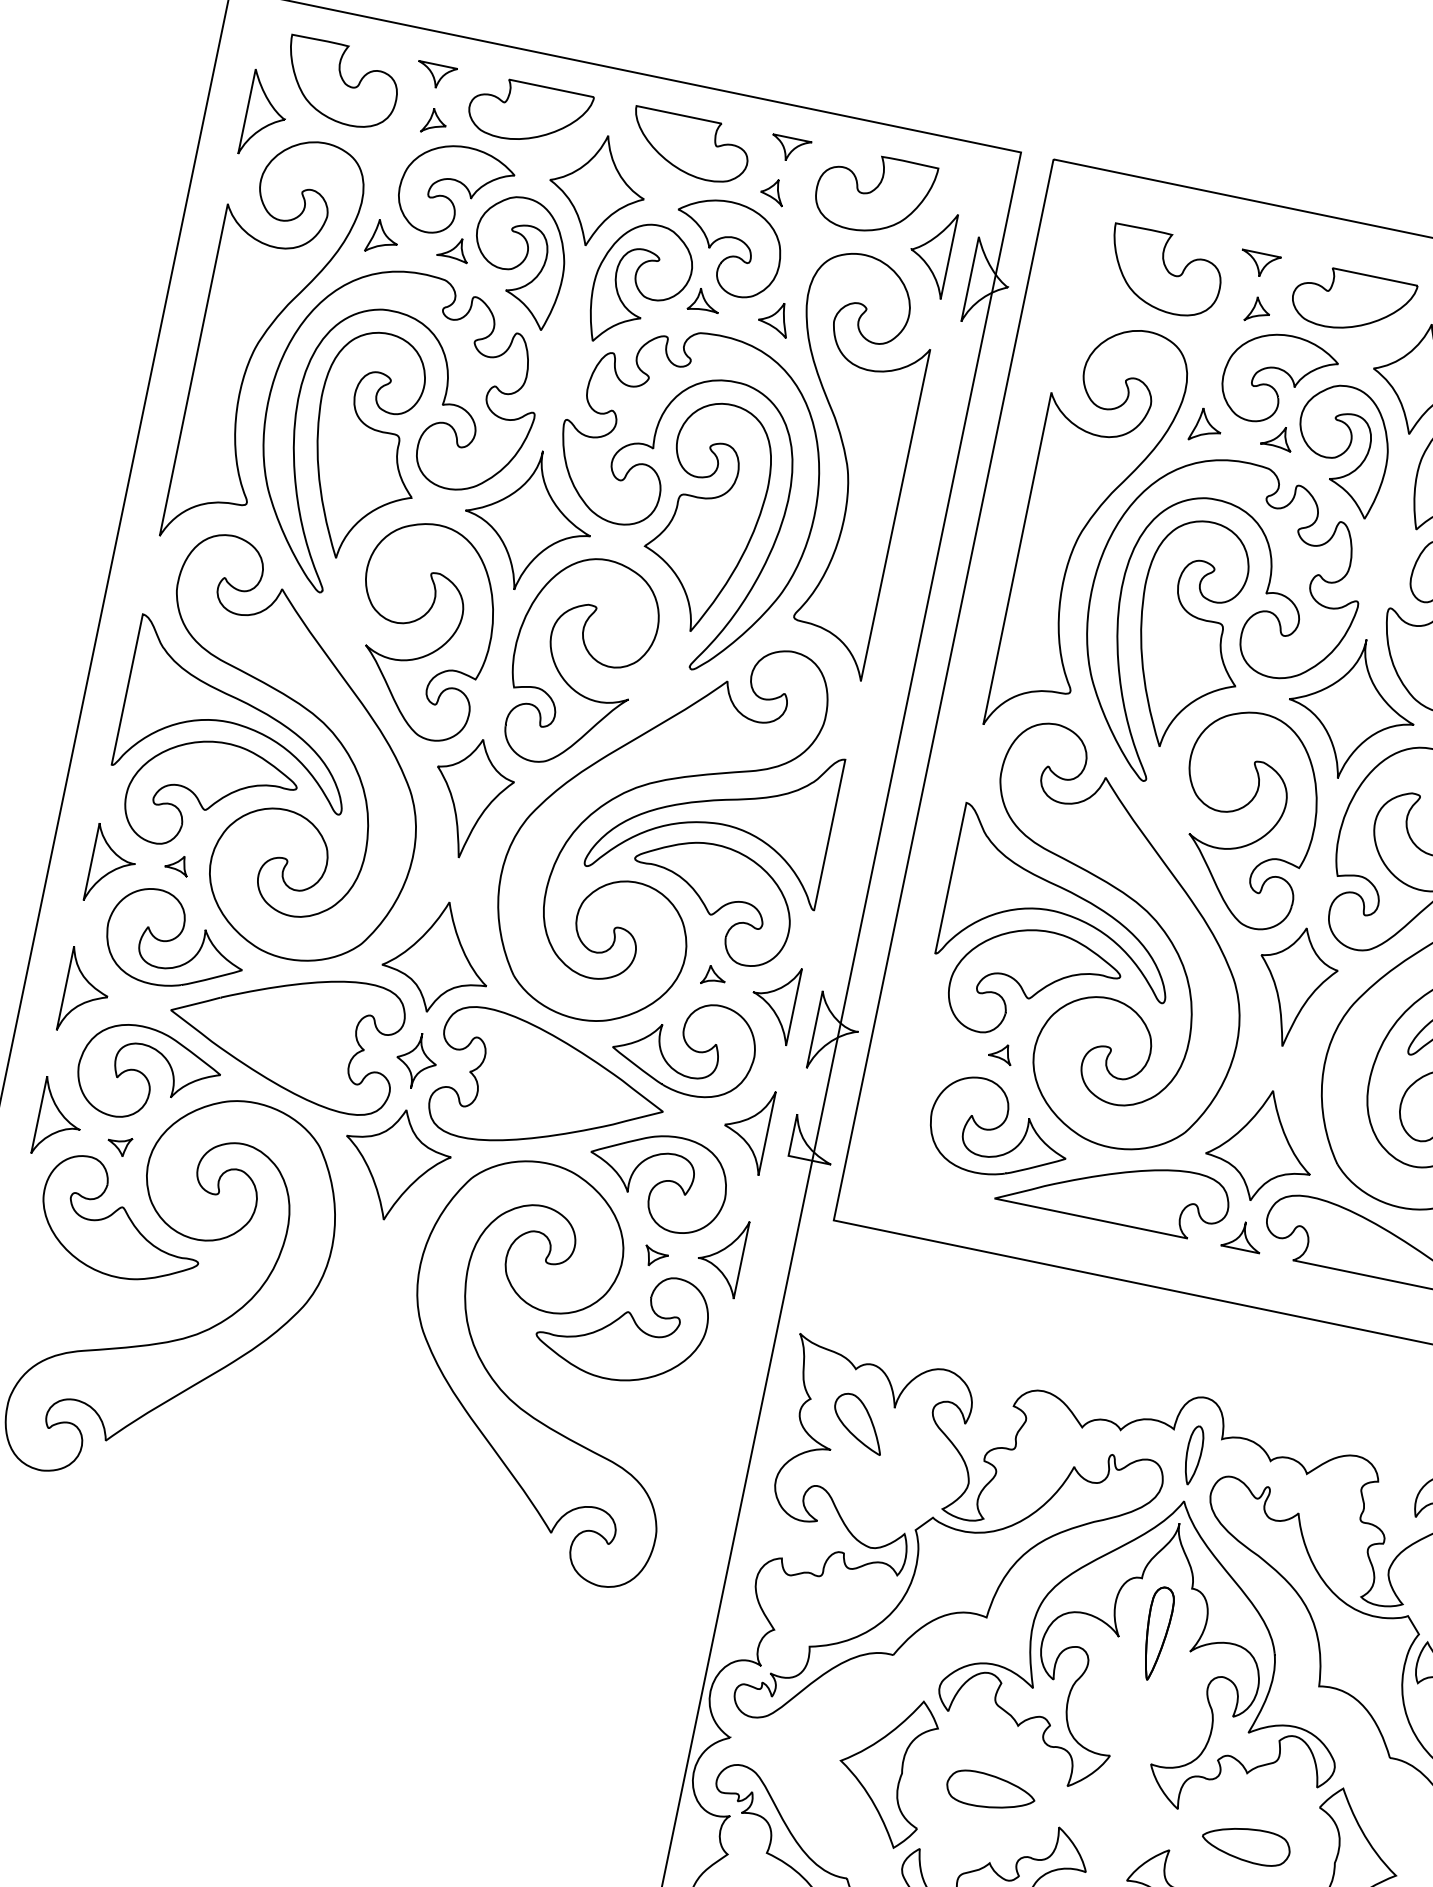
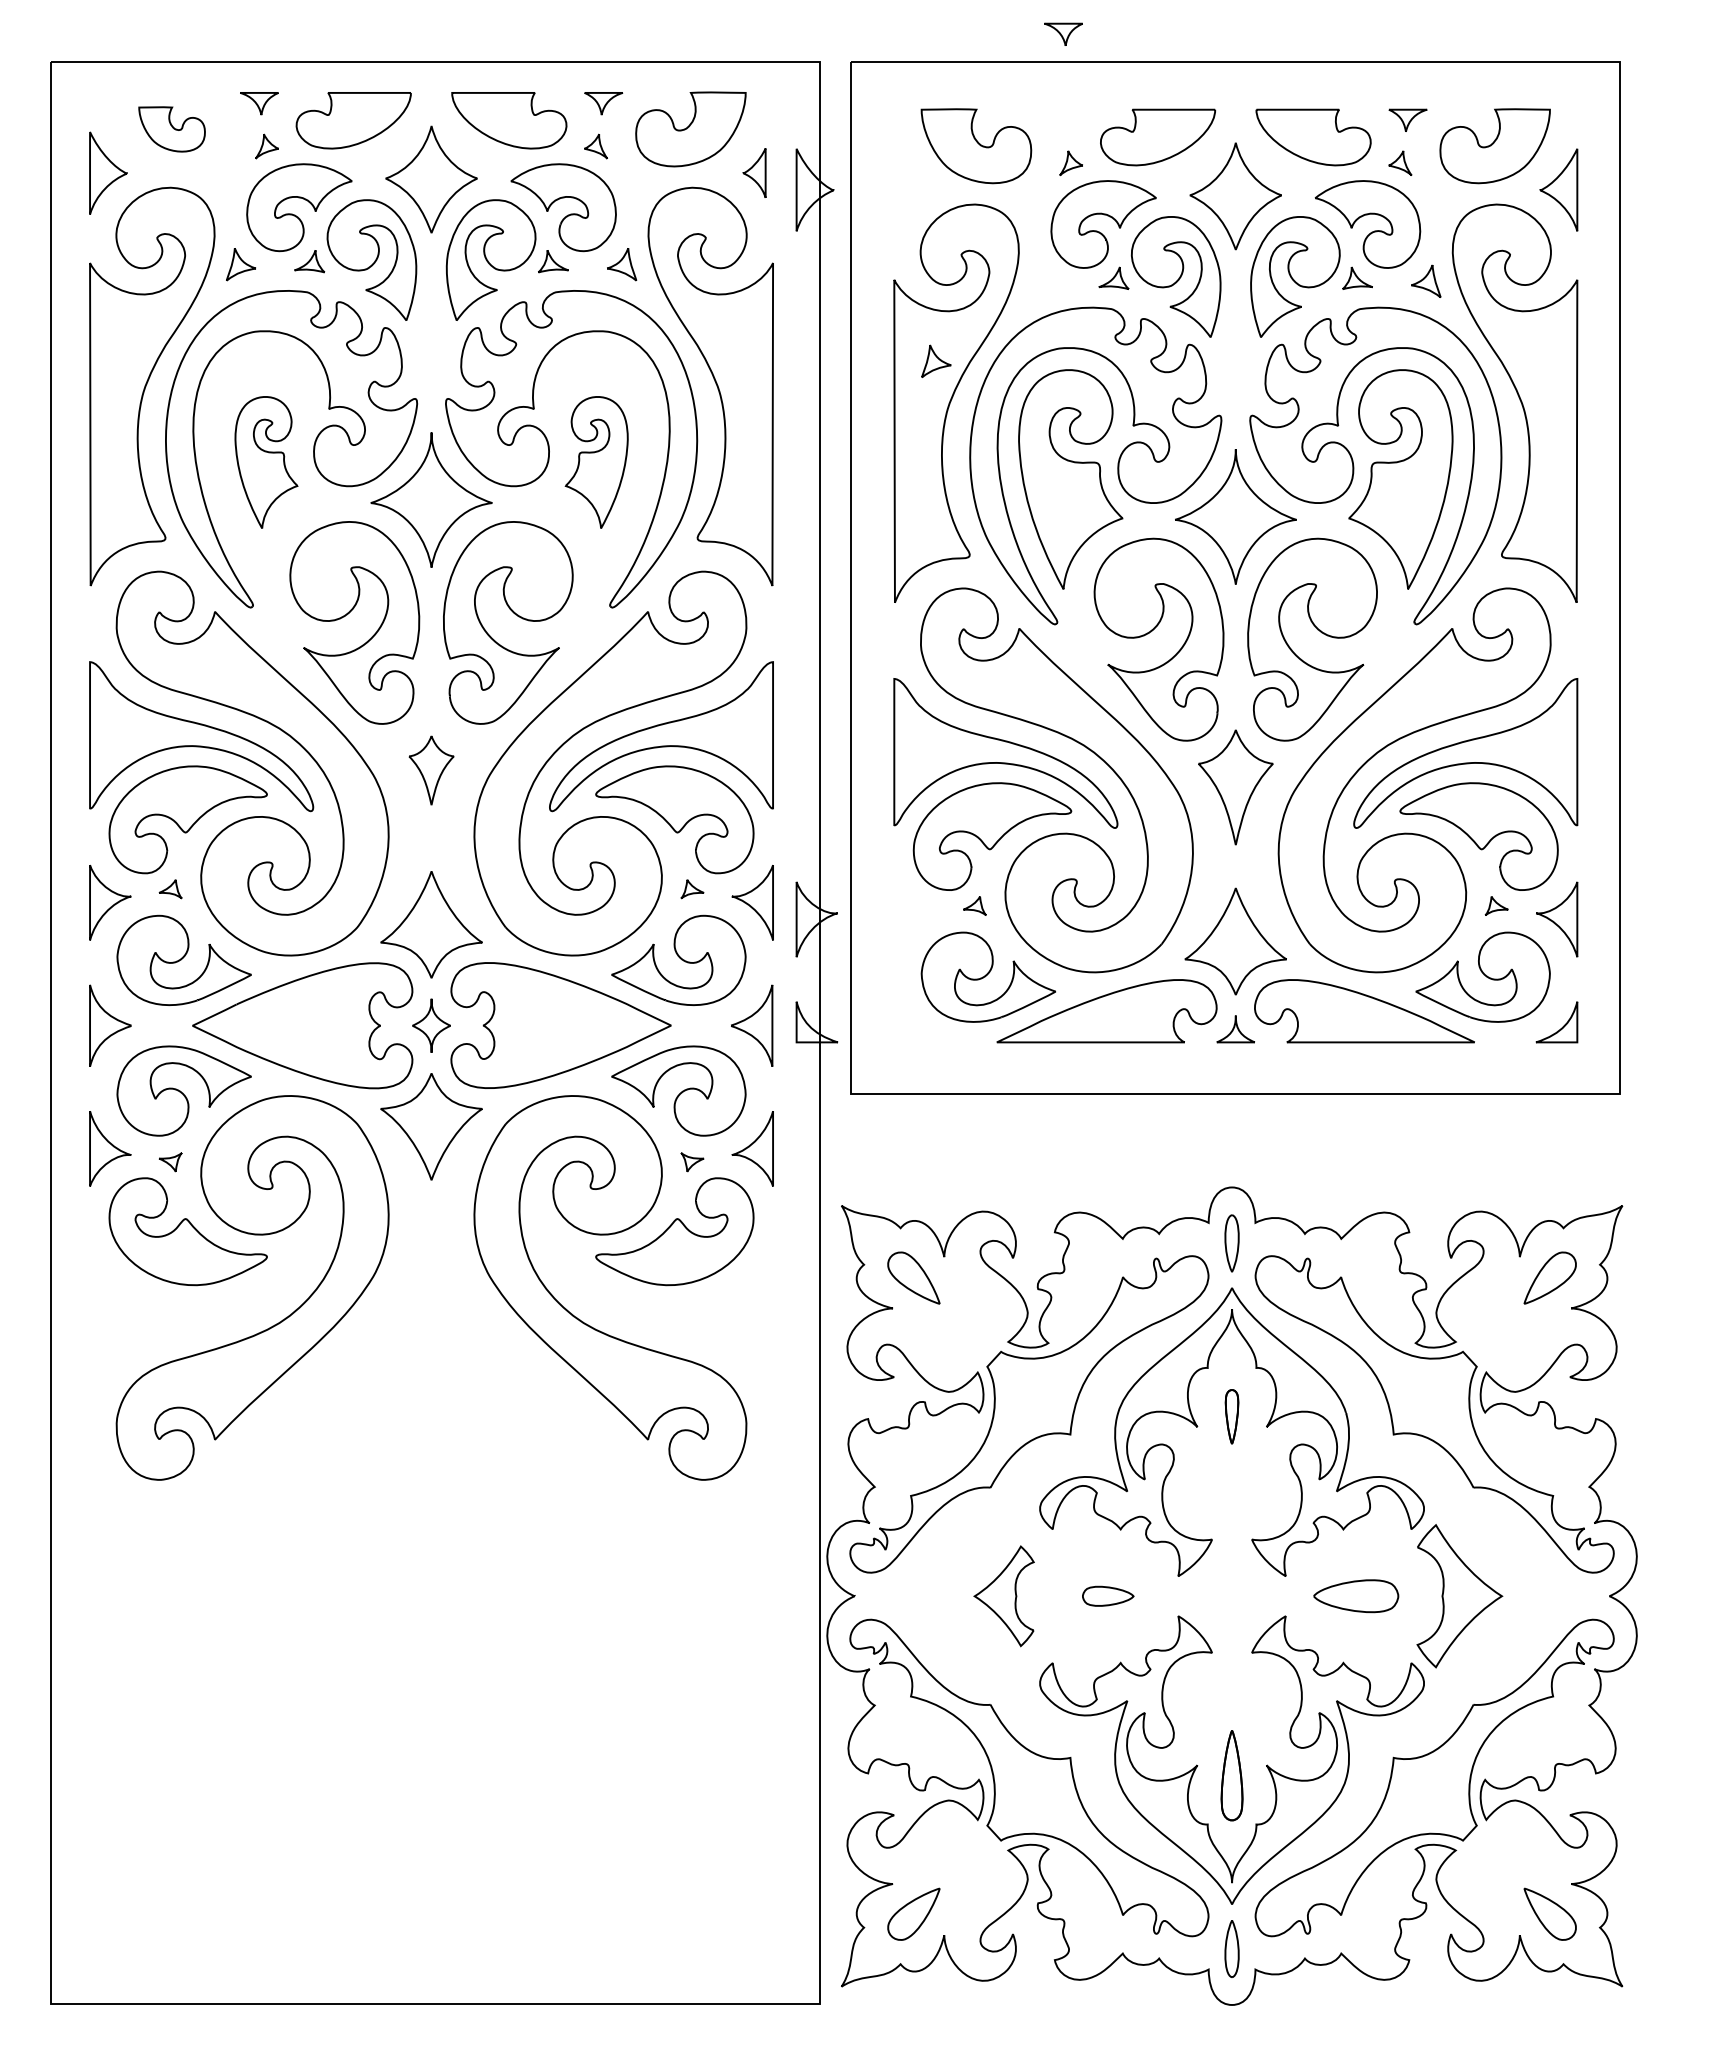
part: (340, 83) -> (171, 129), size x0.6
part: (930, 252) -> (754, 172), size x0.6
part: (1259, 263) -> (1063, 33), moved
part: (1206, 425) -> (936, 360), moved
part: (366, 446) -> (266, 462), size x0.6
part: (706, 516) -> (596, 462), size x0.6
part: (470, 798) -> (431, 770), size x0.6
part: (1156, 1633) -> (1231, 1416), size x0.6
part: (883, 1769) -> (1003, 1596), size x0.7
part: (991, 1792) -> (1108, 1596), size x0.6

